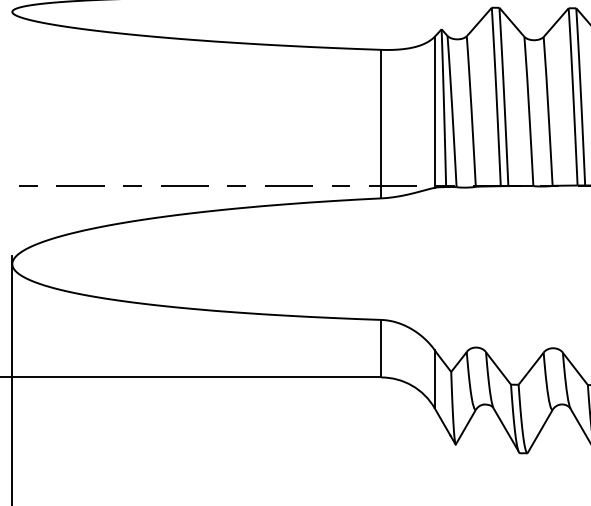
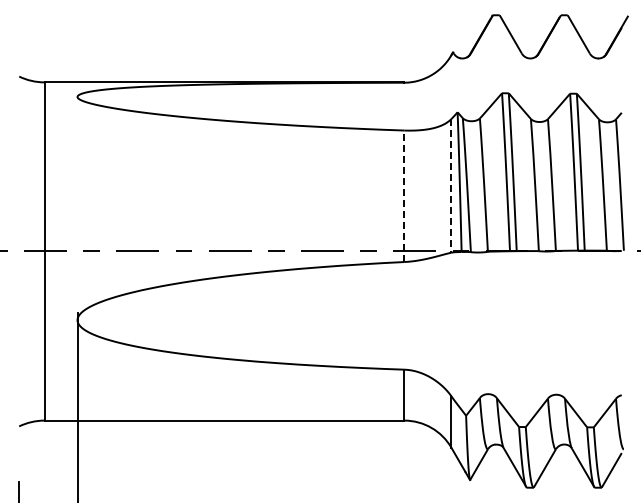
line: (434, 111) -> (451, 185), solid -> dashed
line: (381, 124) -> (404, 196), solid -> dashed

